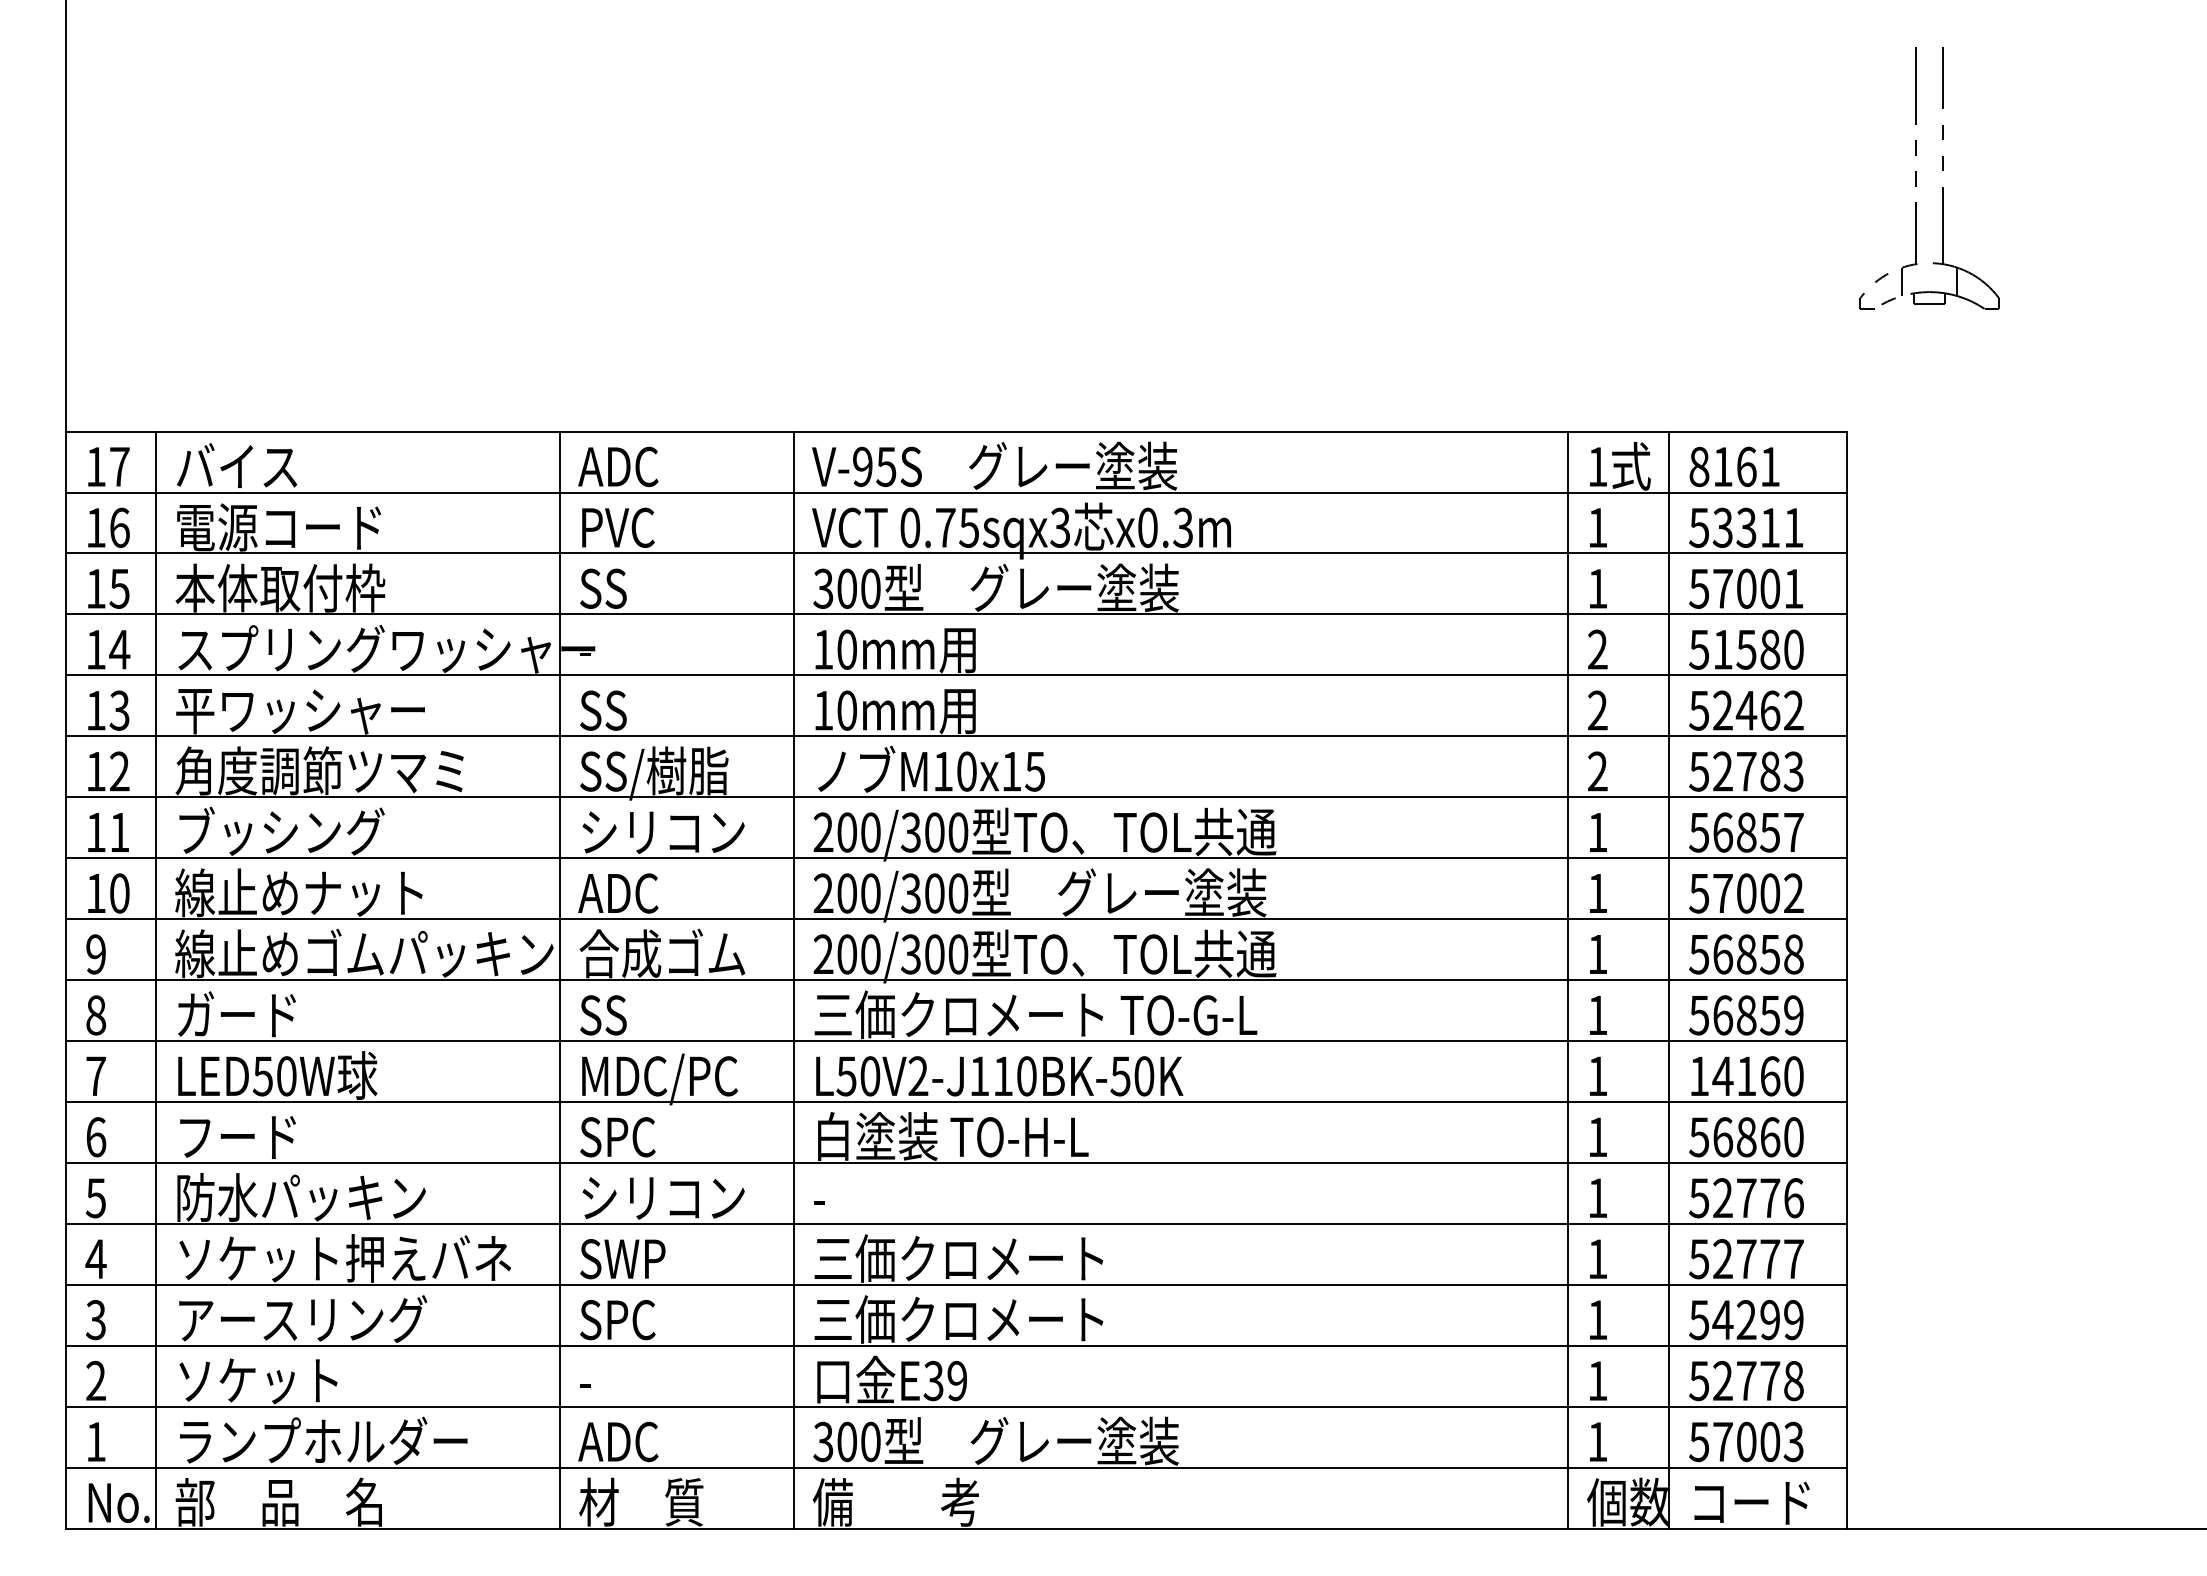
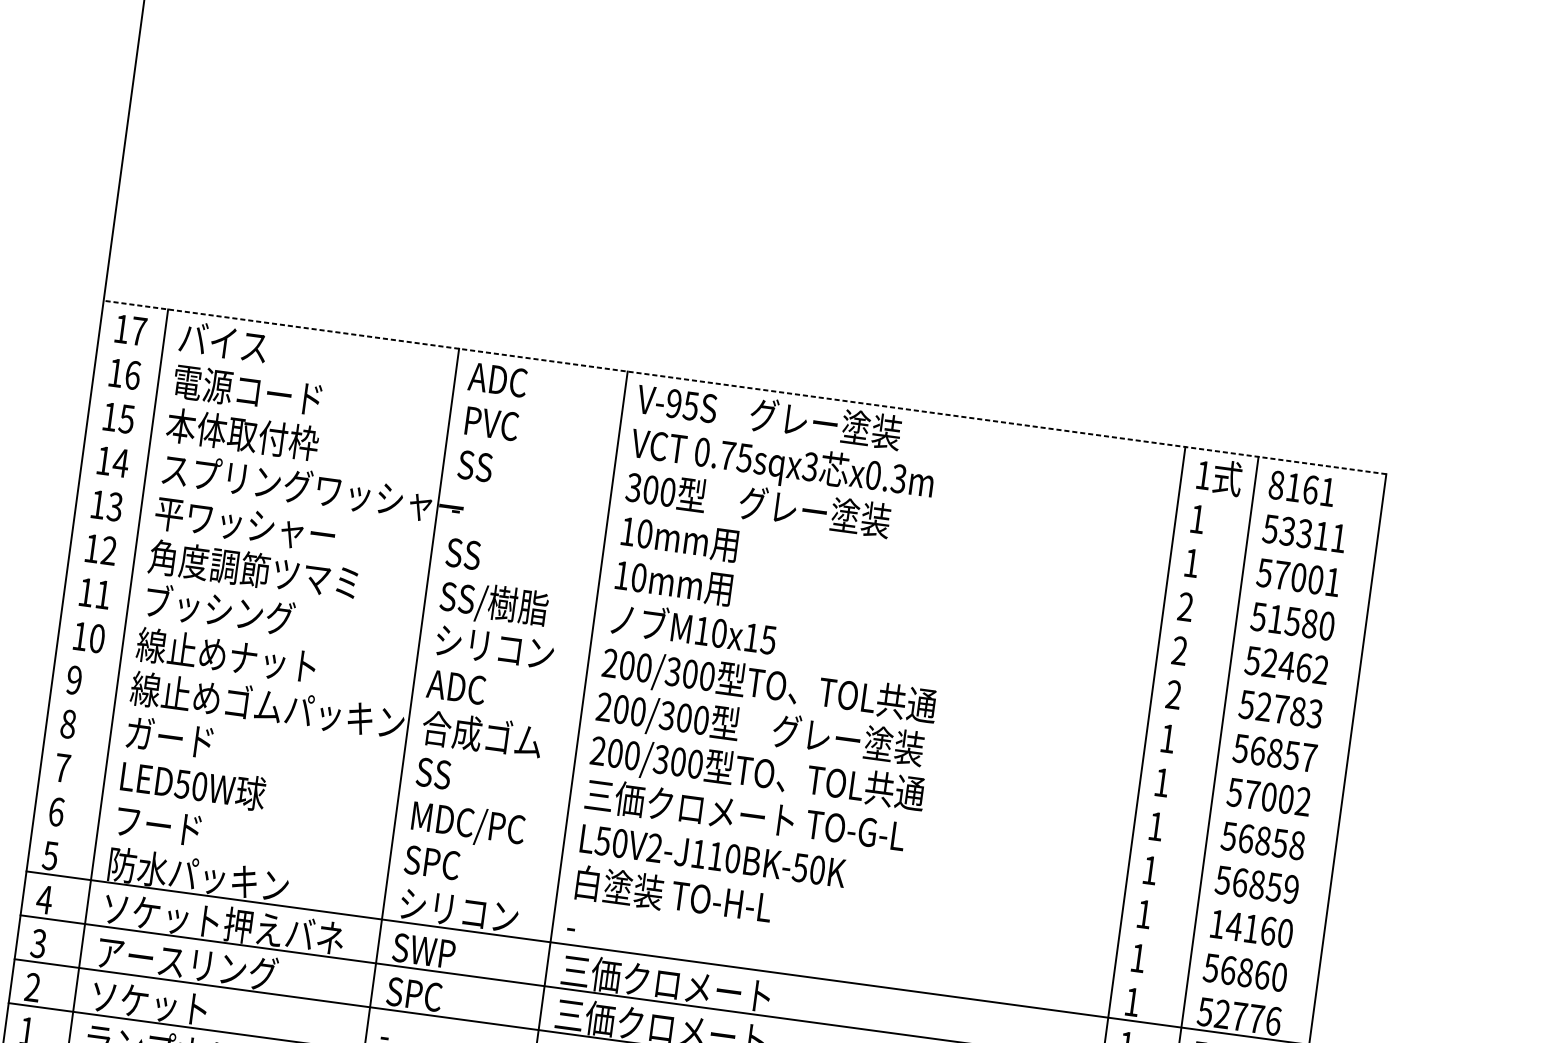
part: (1916, 178) -> (1461, 298), removed
line: (956, 431) -> (745, 387), solid -> dashed
line: (956, 492) -> (739, 431), removed
line: (956, 553) -> (733, 475), removed
line: (956, 614) -> (727, 519), removed
line: (956, 675) -> (721, 563), removed
line: (956, 736) -> (715, 607), removed
line: (956, 797) -> (709, 651), removed
line: (956, 858) -> (703, 694), removed
line: (956, 919) -> (697, 738), removed
line: (956, 980) -> (691, 782), removed
line: (956, 1041) -> (685, 826), removed
line: (956, 1101) -> (679, 870), removed
line: (956, 1162) -> (673, 913), removed

